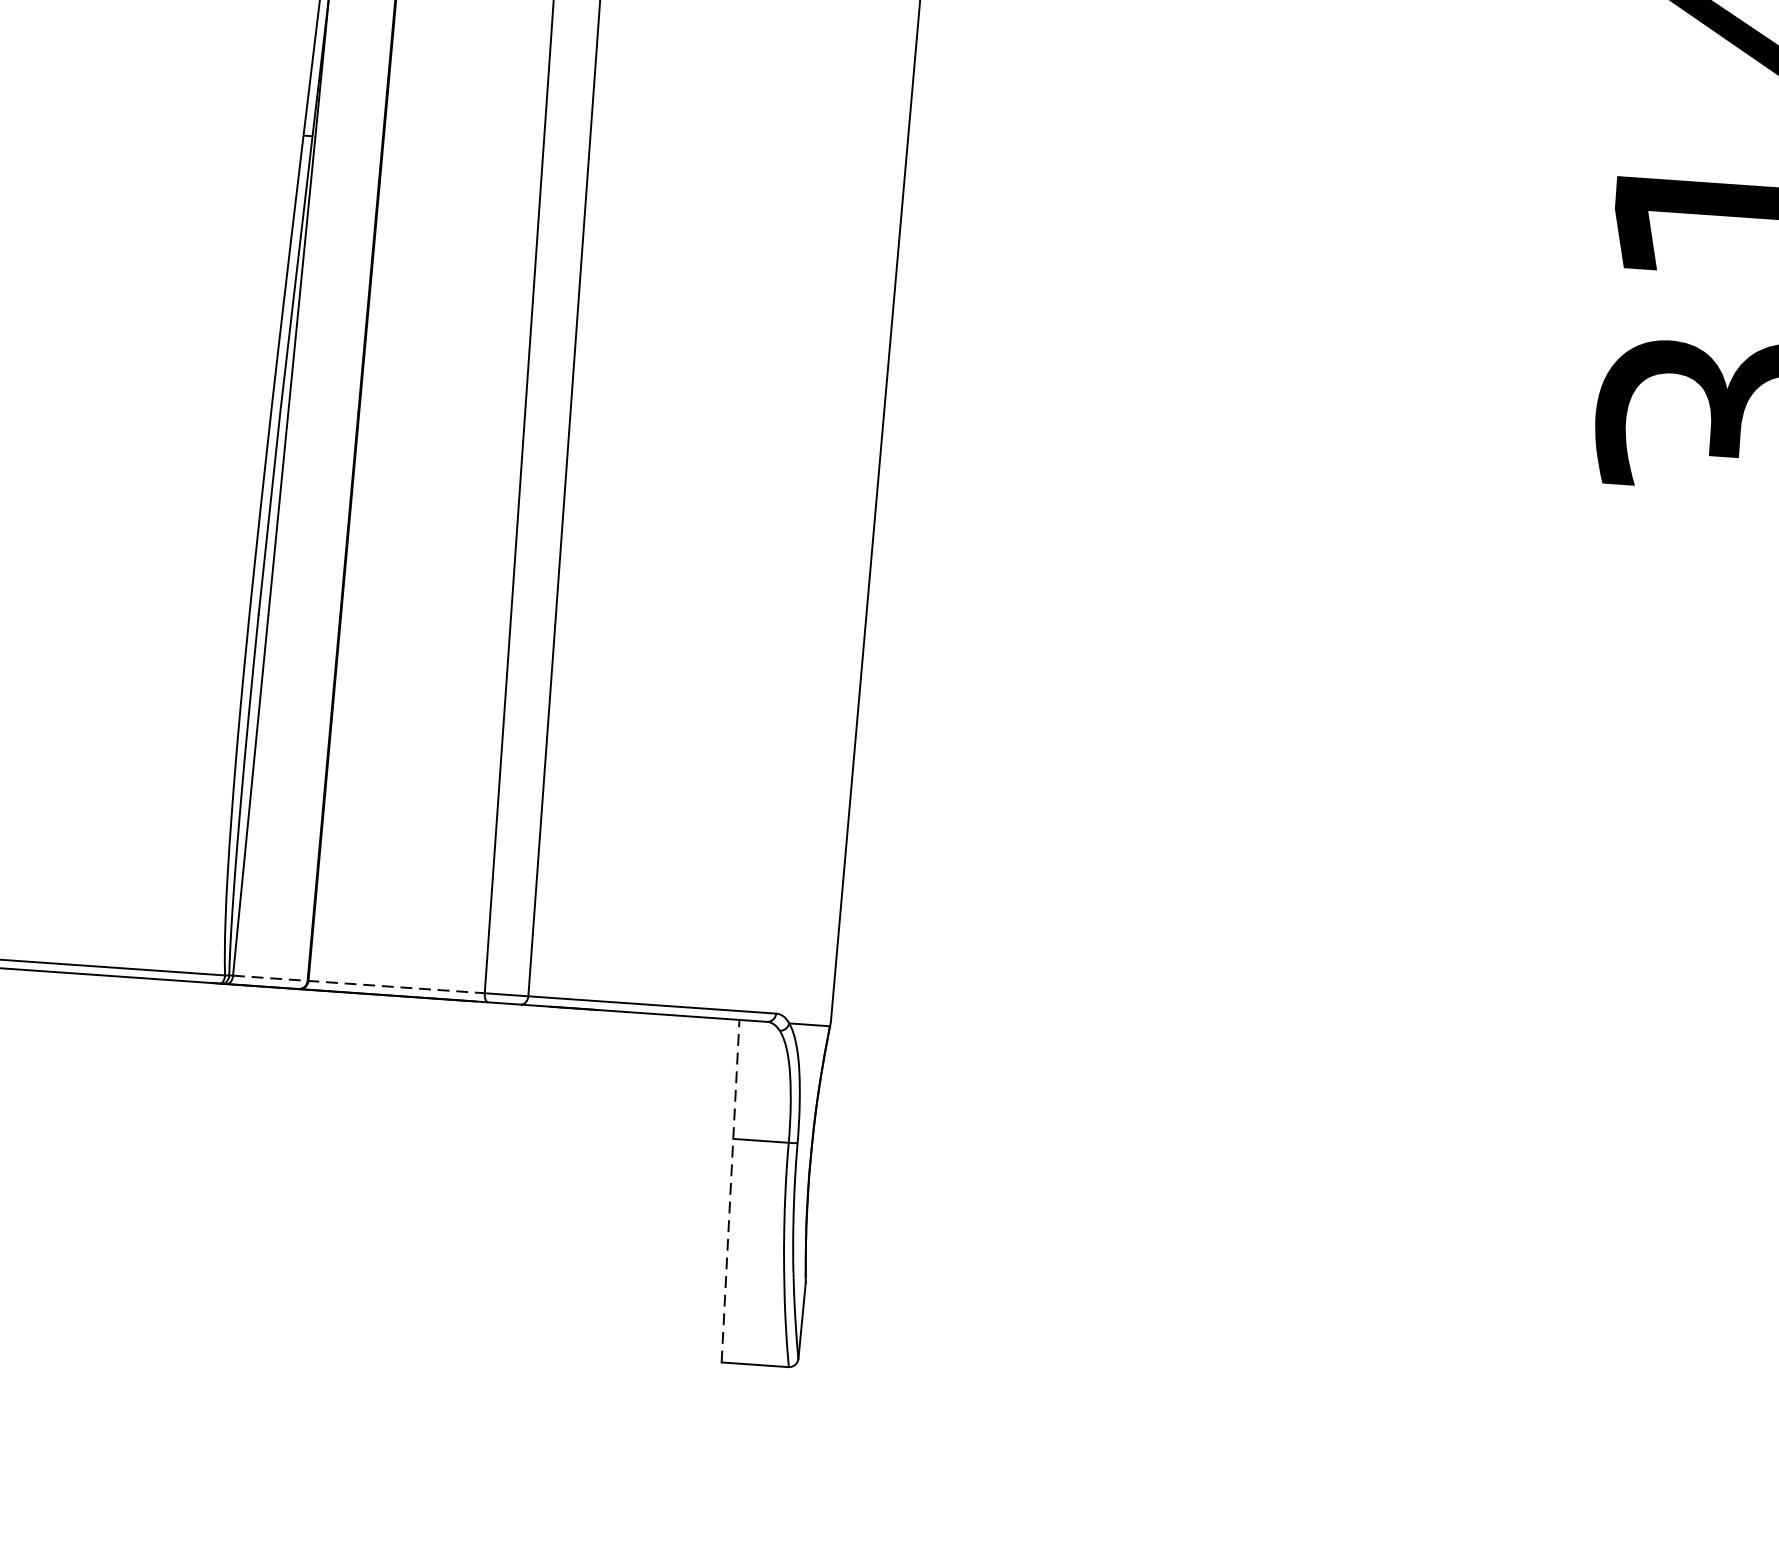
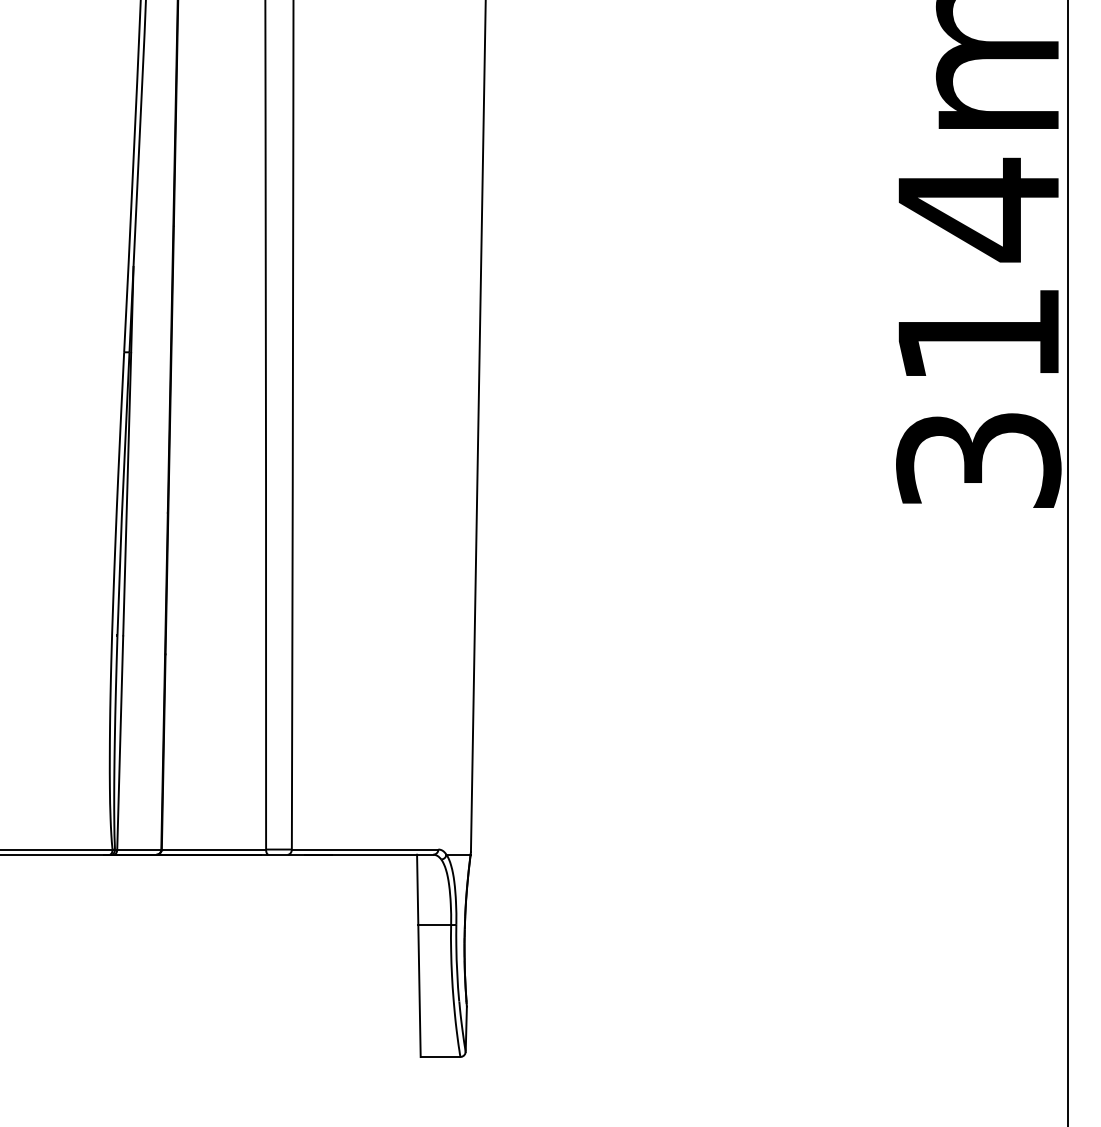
line: (360, 984) -> (192, 849), dashed -> solid
line: (729, 1190) -> (418, 955), dashed -> solid

